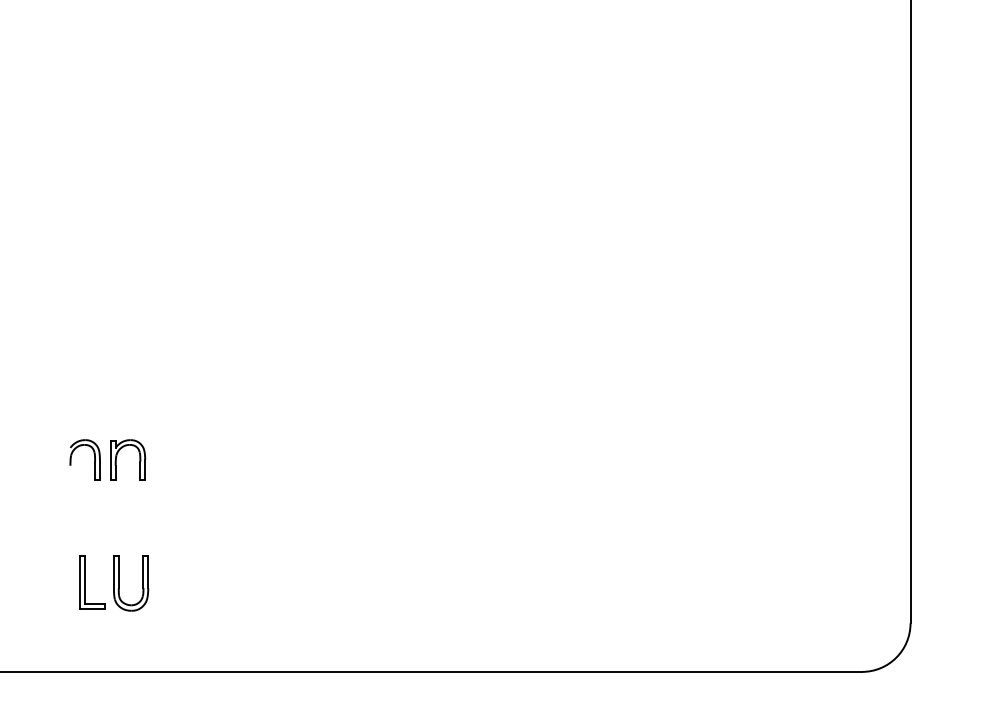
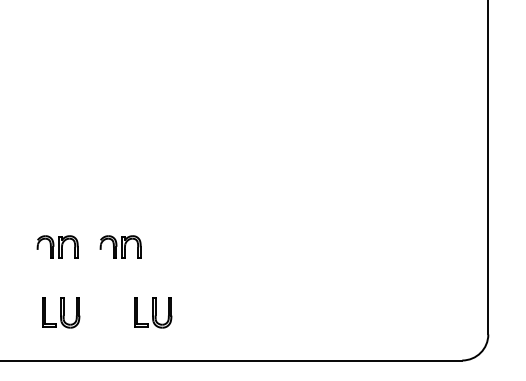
part: (224, 459) -> (120, 246), added
part: (286, 582) -> (153, 312), added

